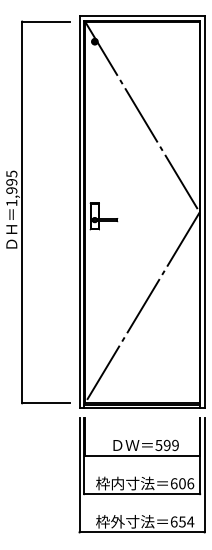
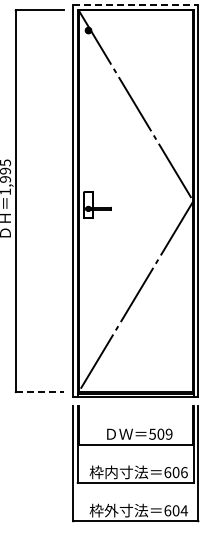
line: (142, 16) -> (136, 5), solid -> dashed
line: (46, 403) -> (40, 392), solid -> dashed
text: (166, 445) -> (160, 434), 599 -> 509
text: (182, 521) -> (176, 510), 654 -> 604

